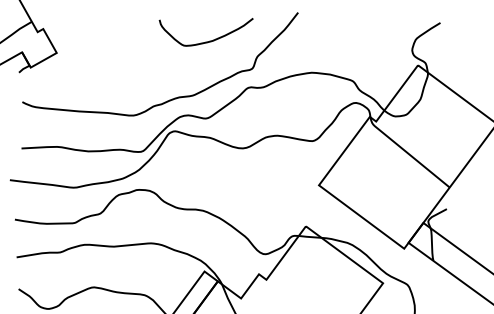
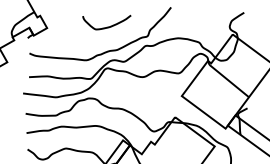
curve: (207, 40) -> (107, 26), moved

